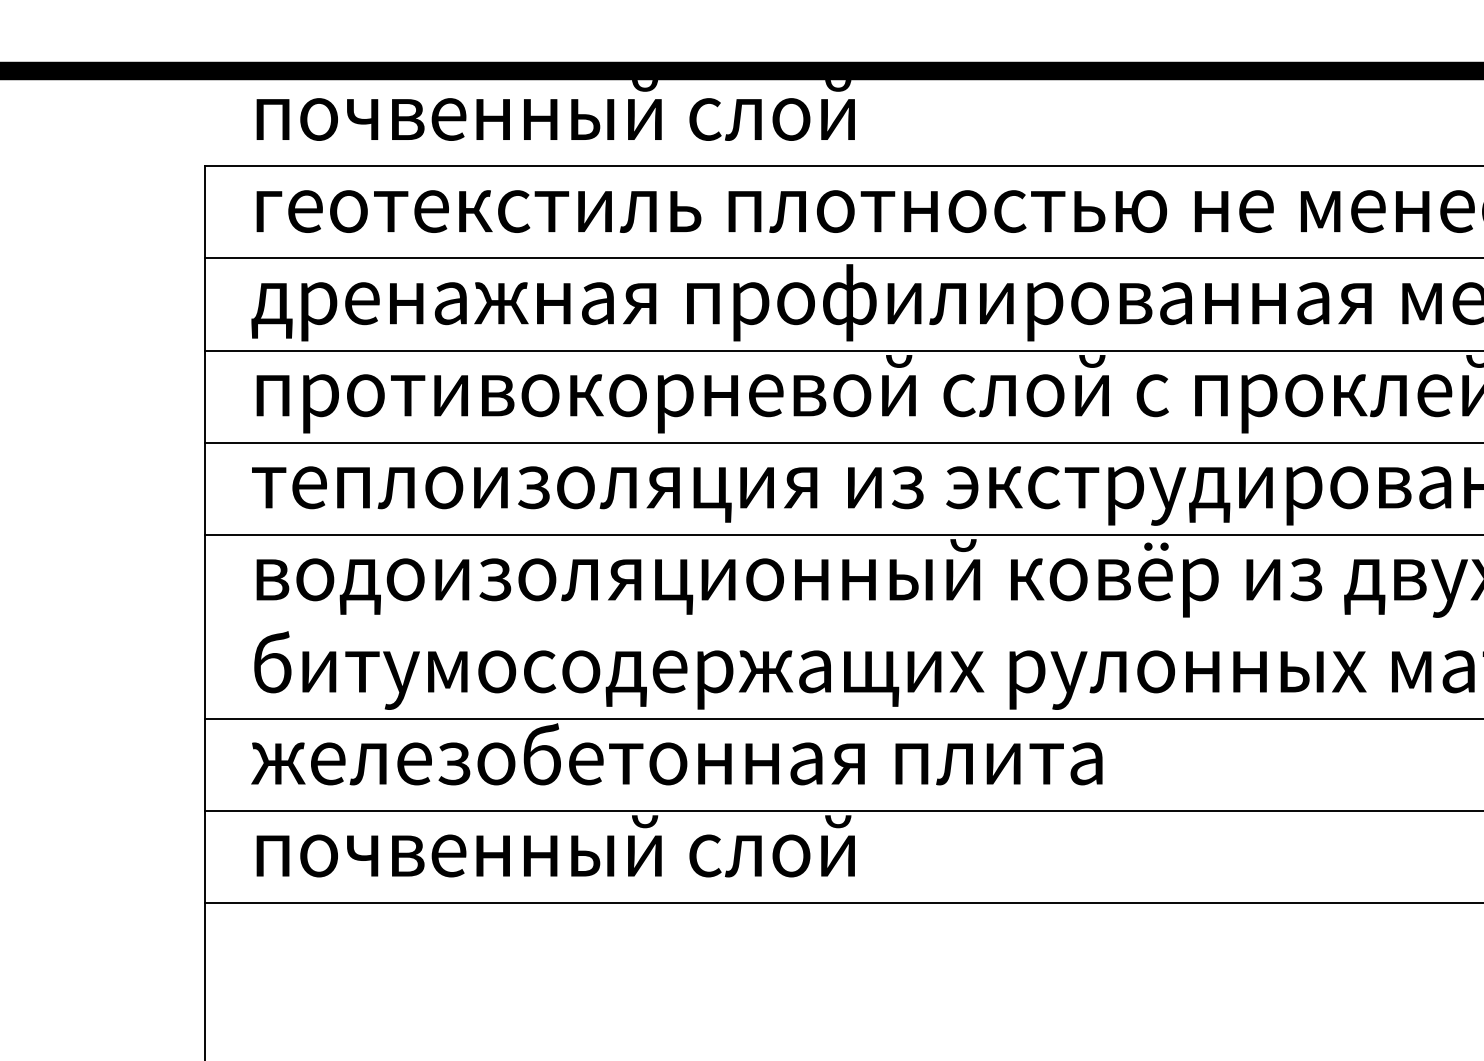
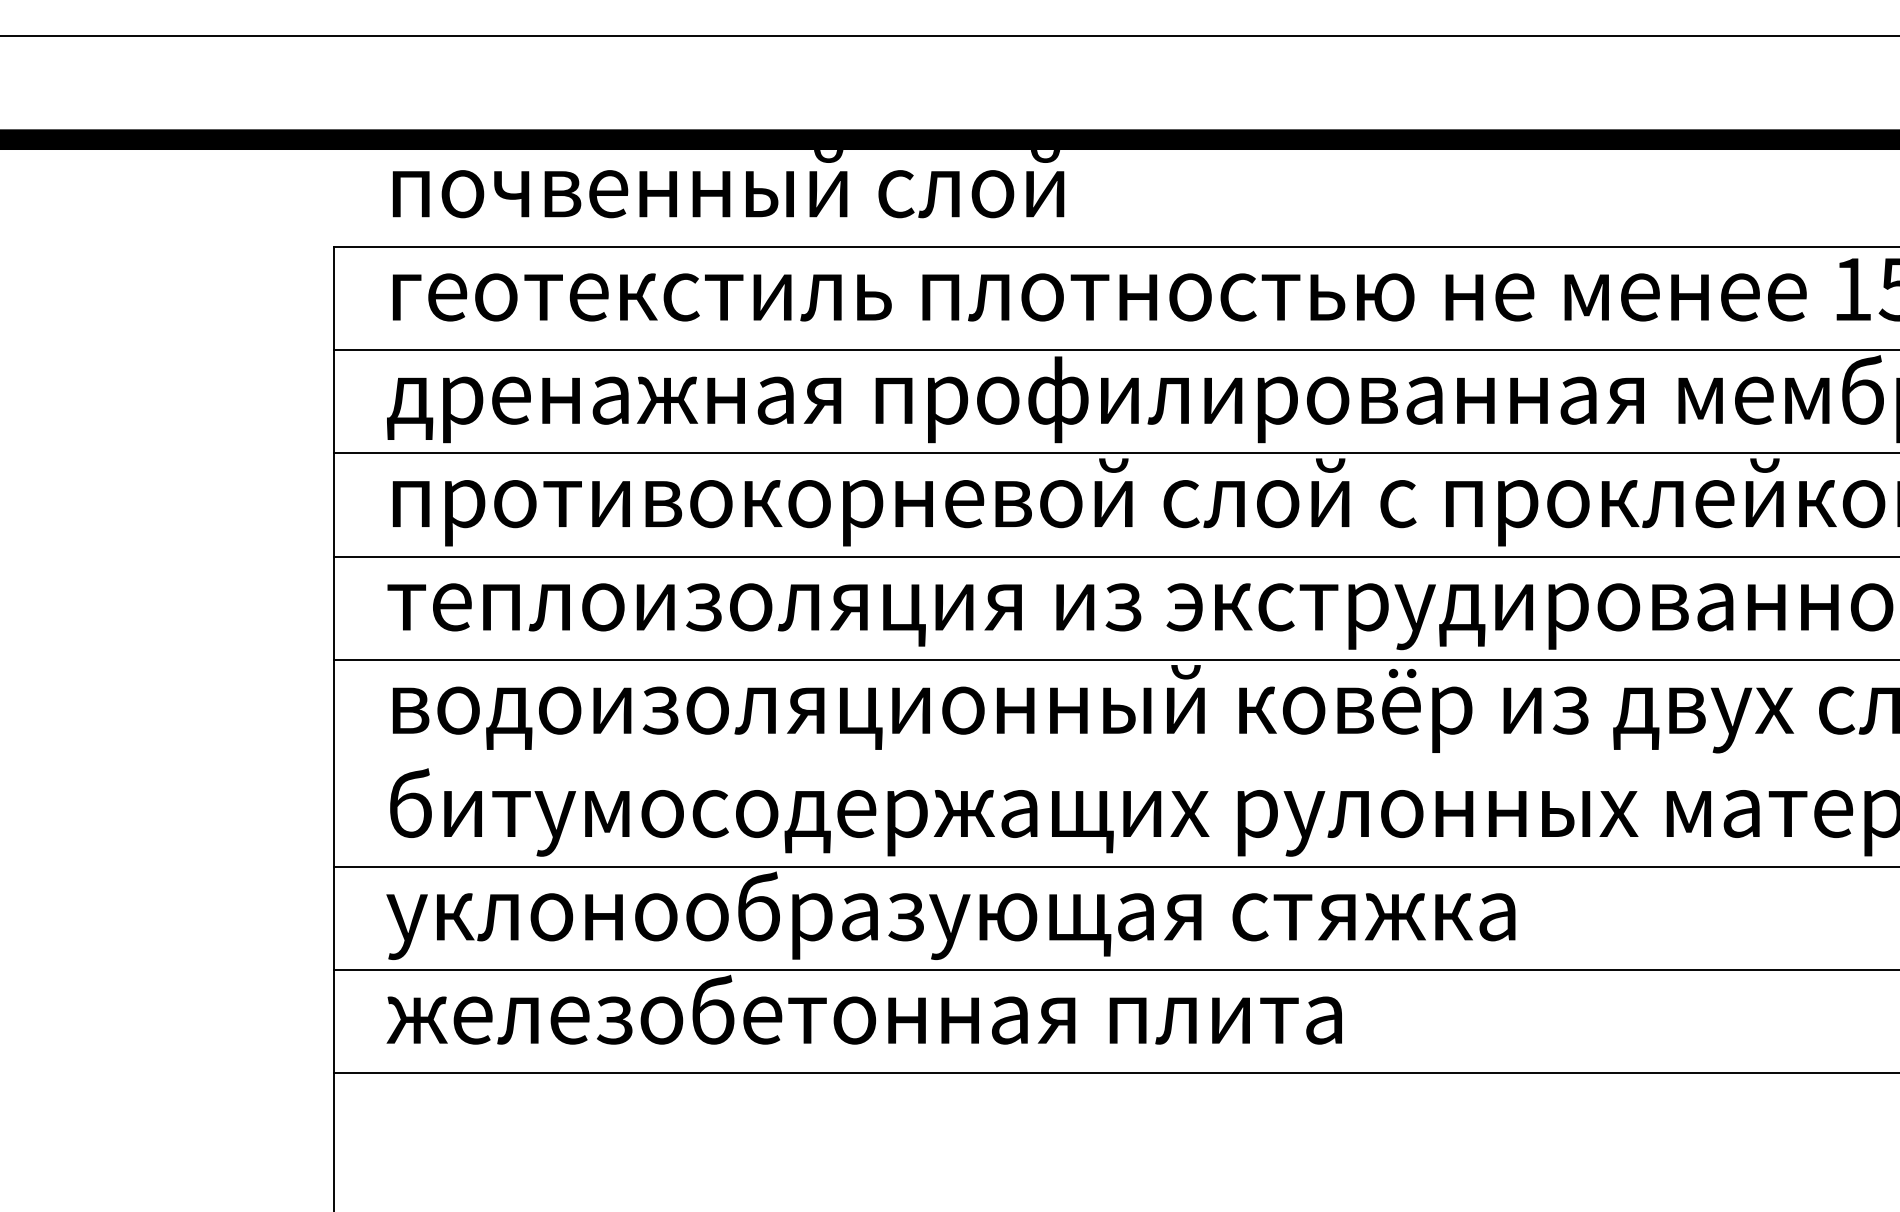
text: (753, 762) -> (950, 915), железобетонная плита -> уклонообразующая стяжка
text: (676, 846) -> (863, 1009), почвенный слой -> железобетонная плита

